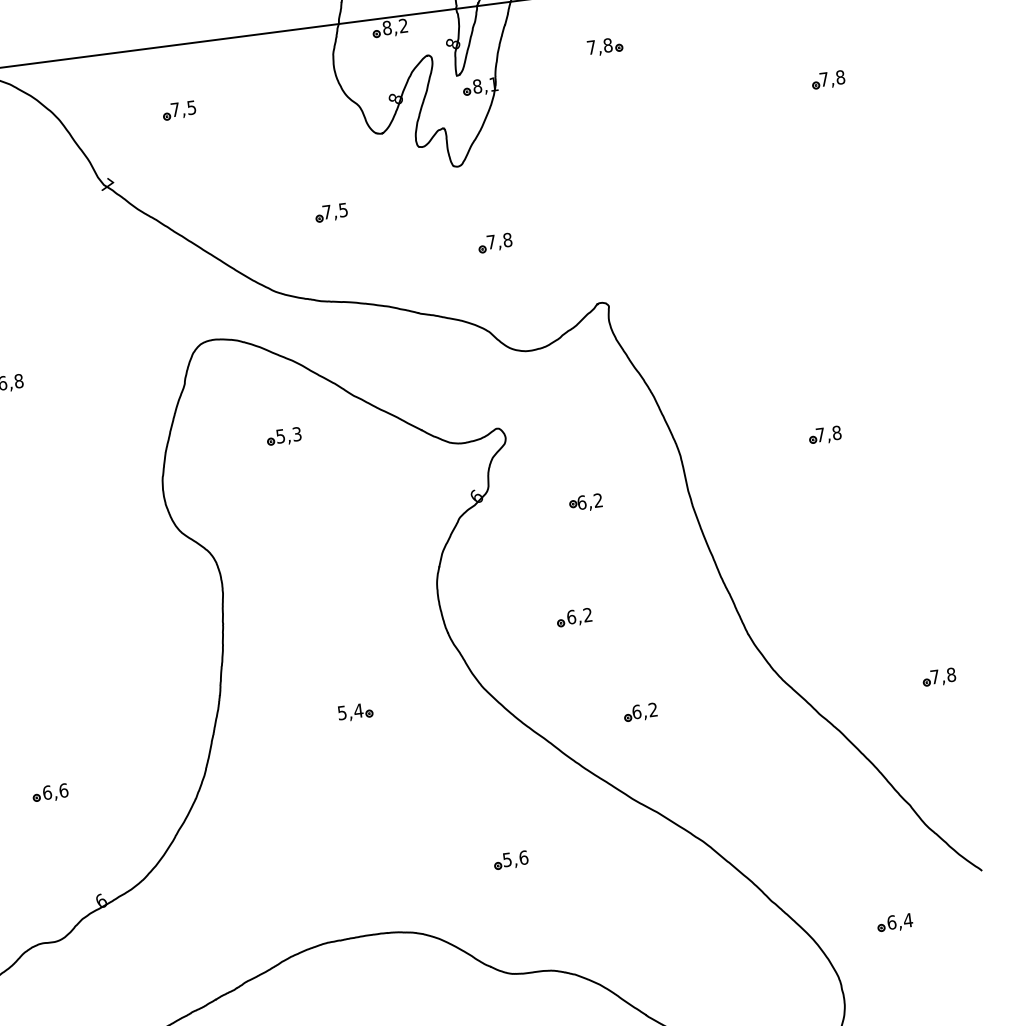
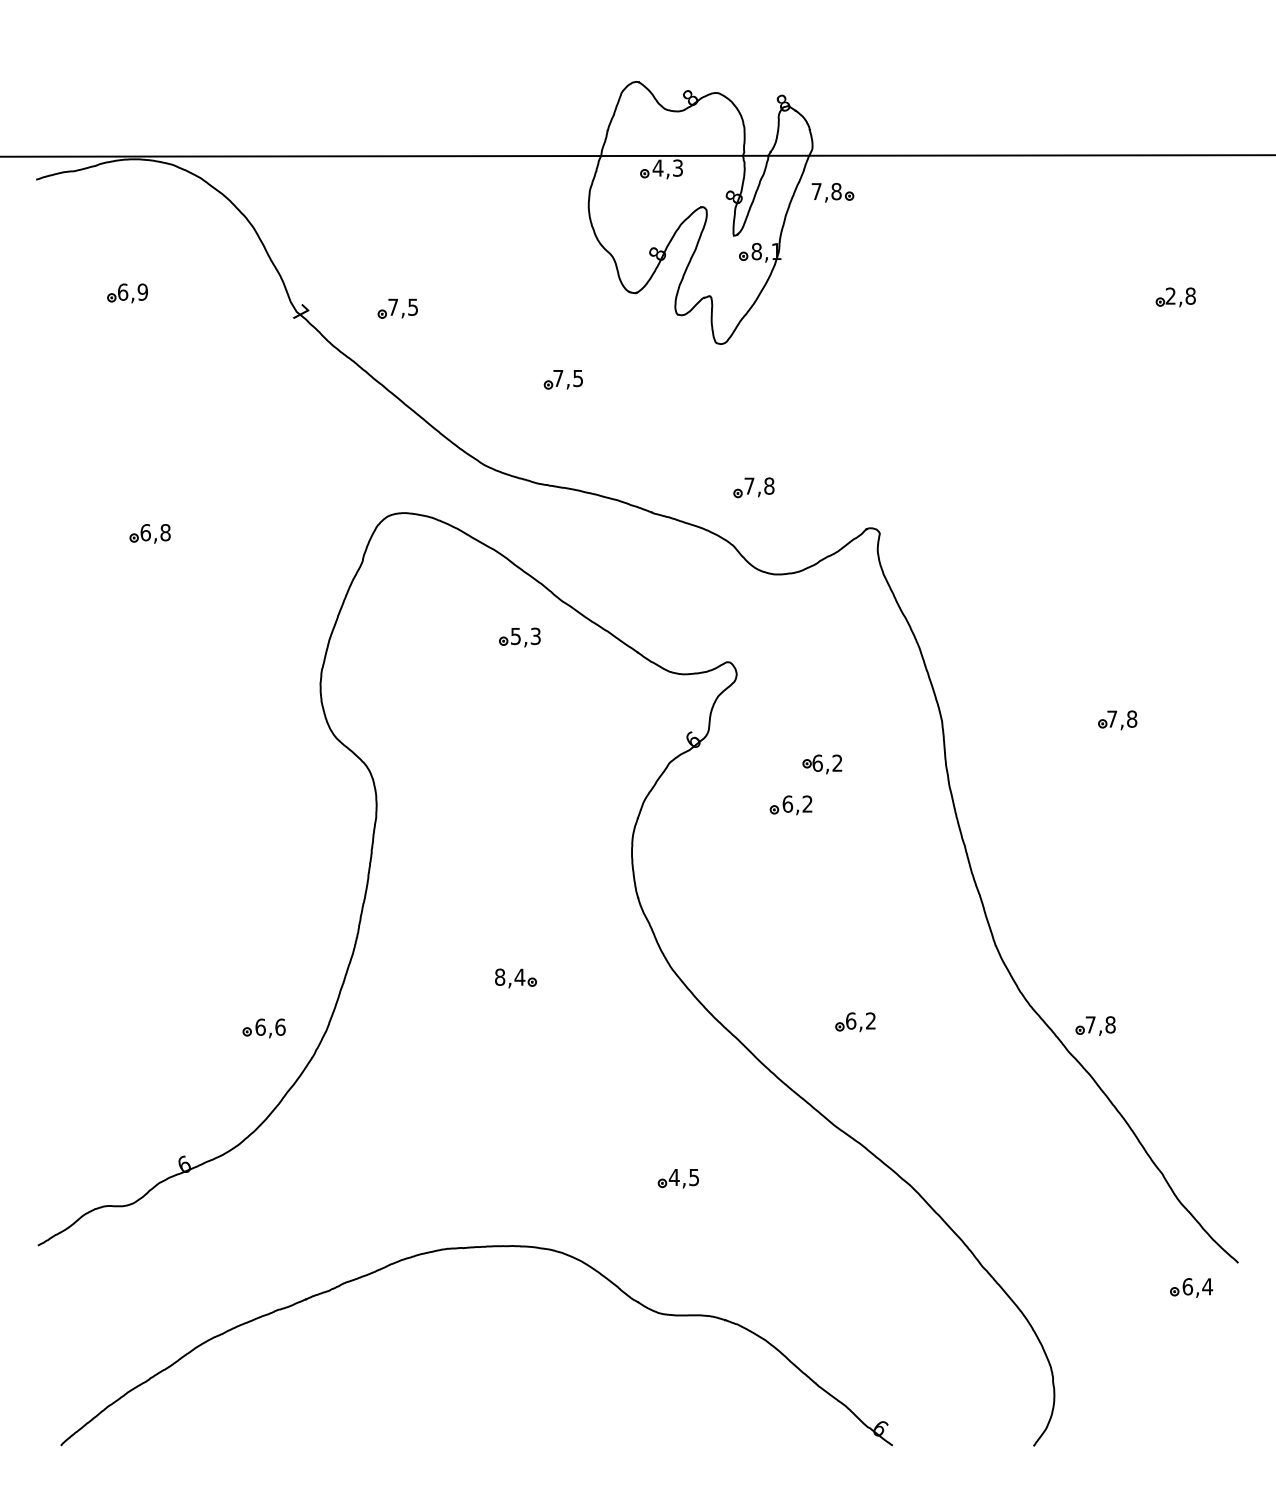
text: (394, 26) -> (667, 167), 8,2 -> 4,3
part: (604, 46) -> (832, 192), moved
text: (823, 78) -> (1170, 295), 7,8 -> 2,8
part: (178, 110) -> (397, 308), moved
part: (494, 242) -> (753, 487), moved
part: (283, 436) -> (519, 637), moved
part: (573, 618) -> (790, 805), moved
part: (939, 677) -> (1095, 1025), moved
text: (342, 712) -> (500, 976), 5,4 -> 8,4
part: (49, 793) -> (263, 1028), moved
text: (514, 858) -> (683, 1177), 5,6 -> 4,5
part: (894, 922) -> (1191, 1287), moved

